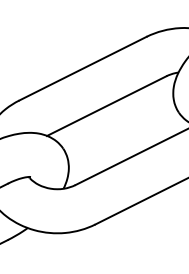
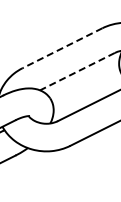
line: (82, 69) -> (62, 48), solid -> dashed
line: (106, 105) -> (77, 71), solid -> dashed

